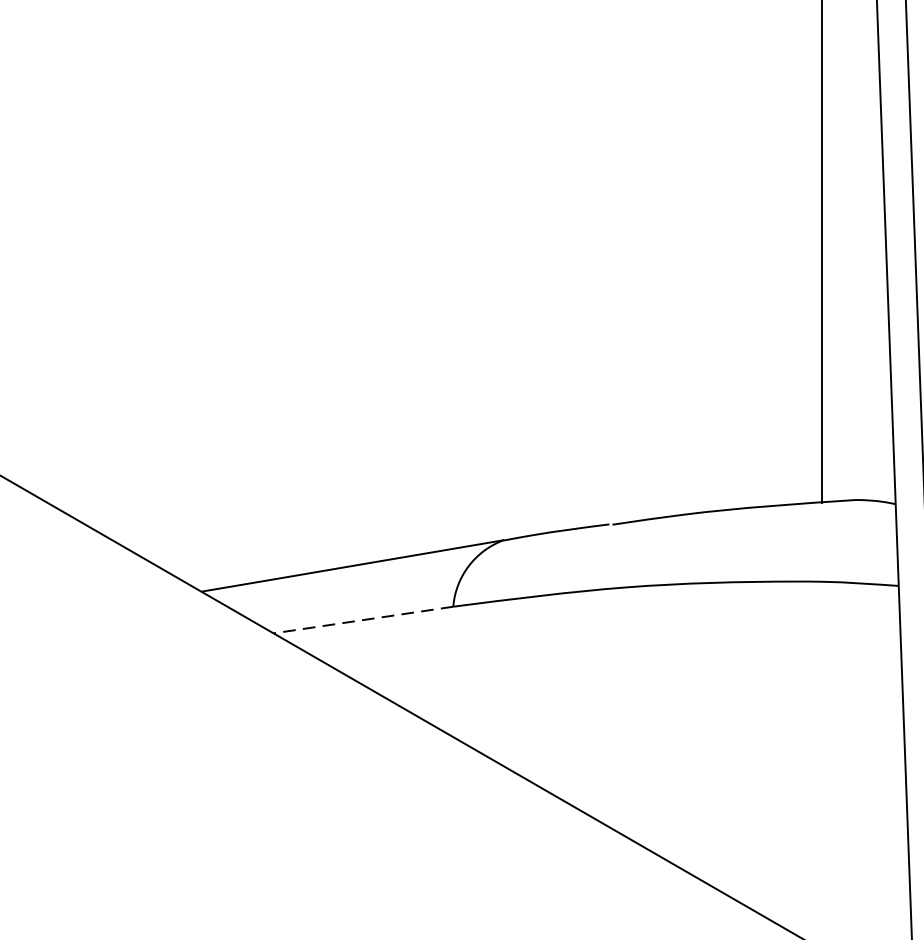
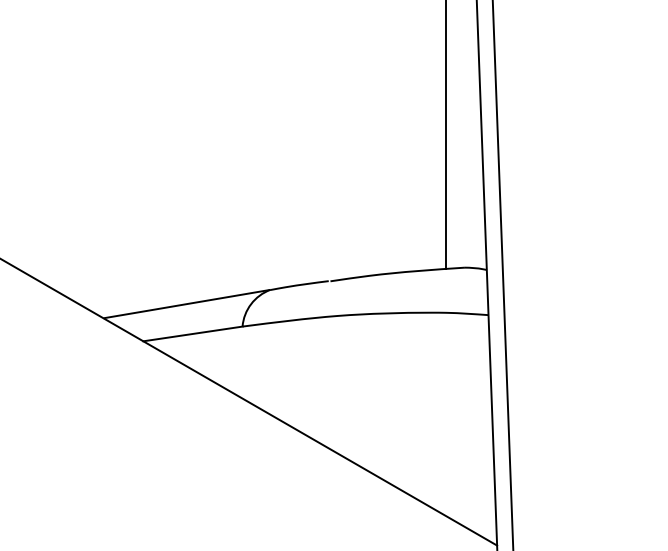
line: (362, 621) -> (192, 334), dashed -> solid

